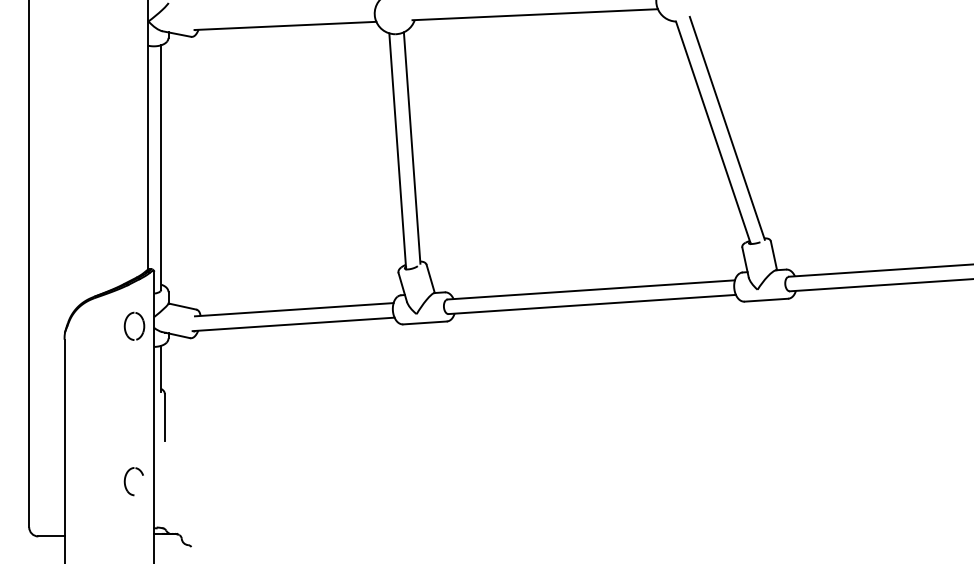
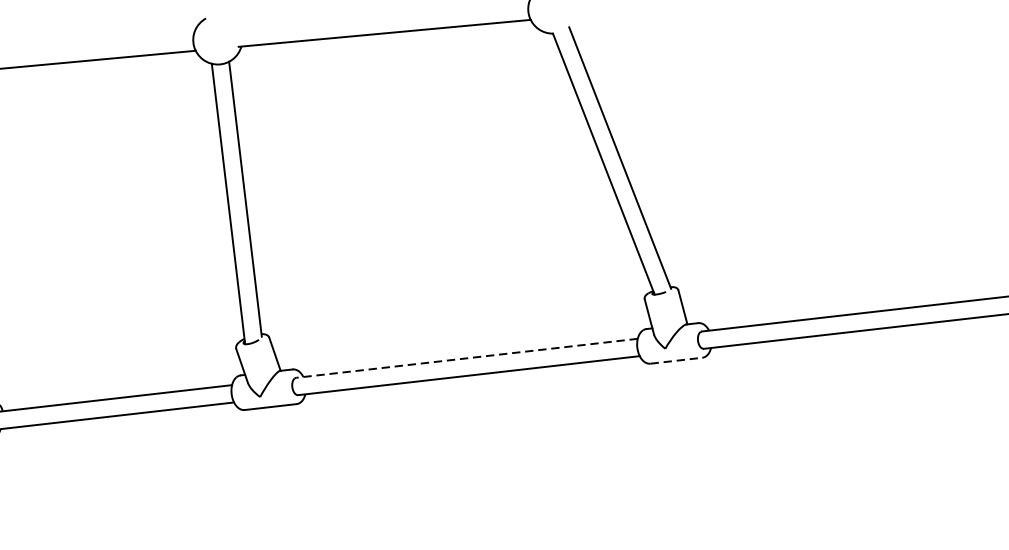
line: (590, 289) -> (466, 357), solid -> dashed
line: (766, 300) -> (676, 361), solid -> dashed

